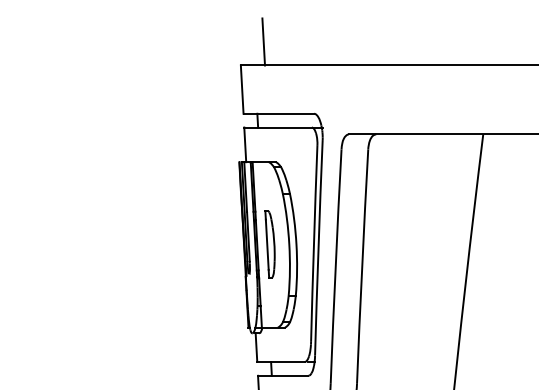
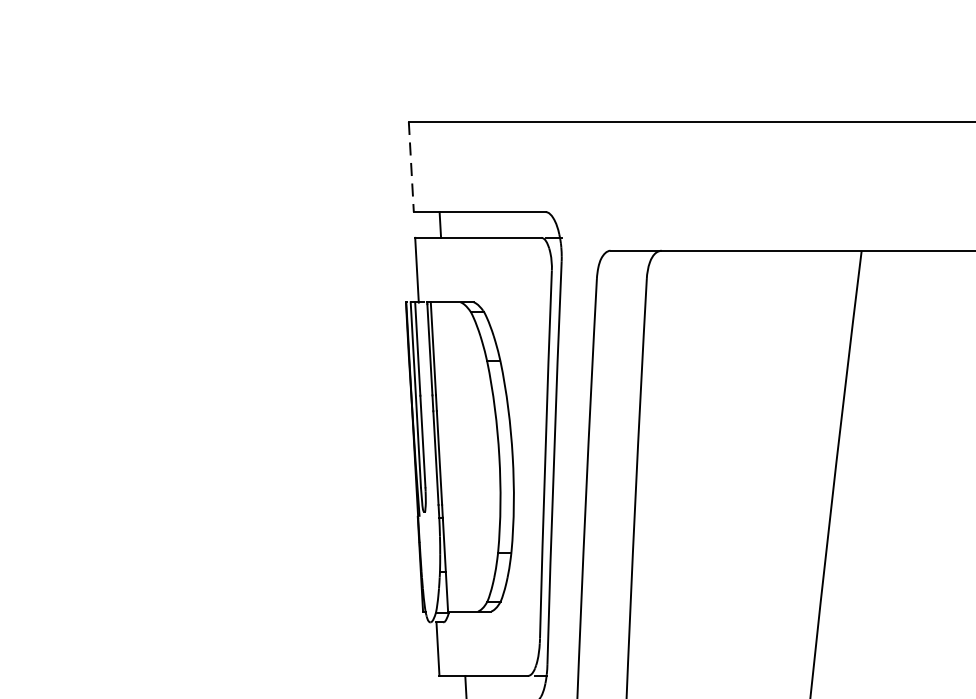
line: (263, 41) -> (451, 77), removed
line: (242, 90) -> (411, 168), solid -> dashed
part: (269, 244) -> (462, 456), removed

